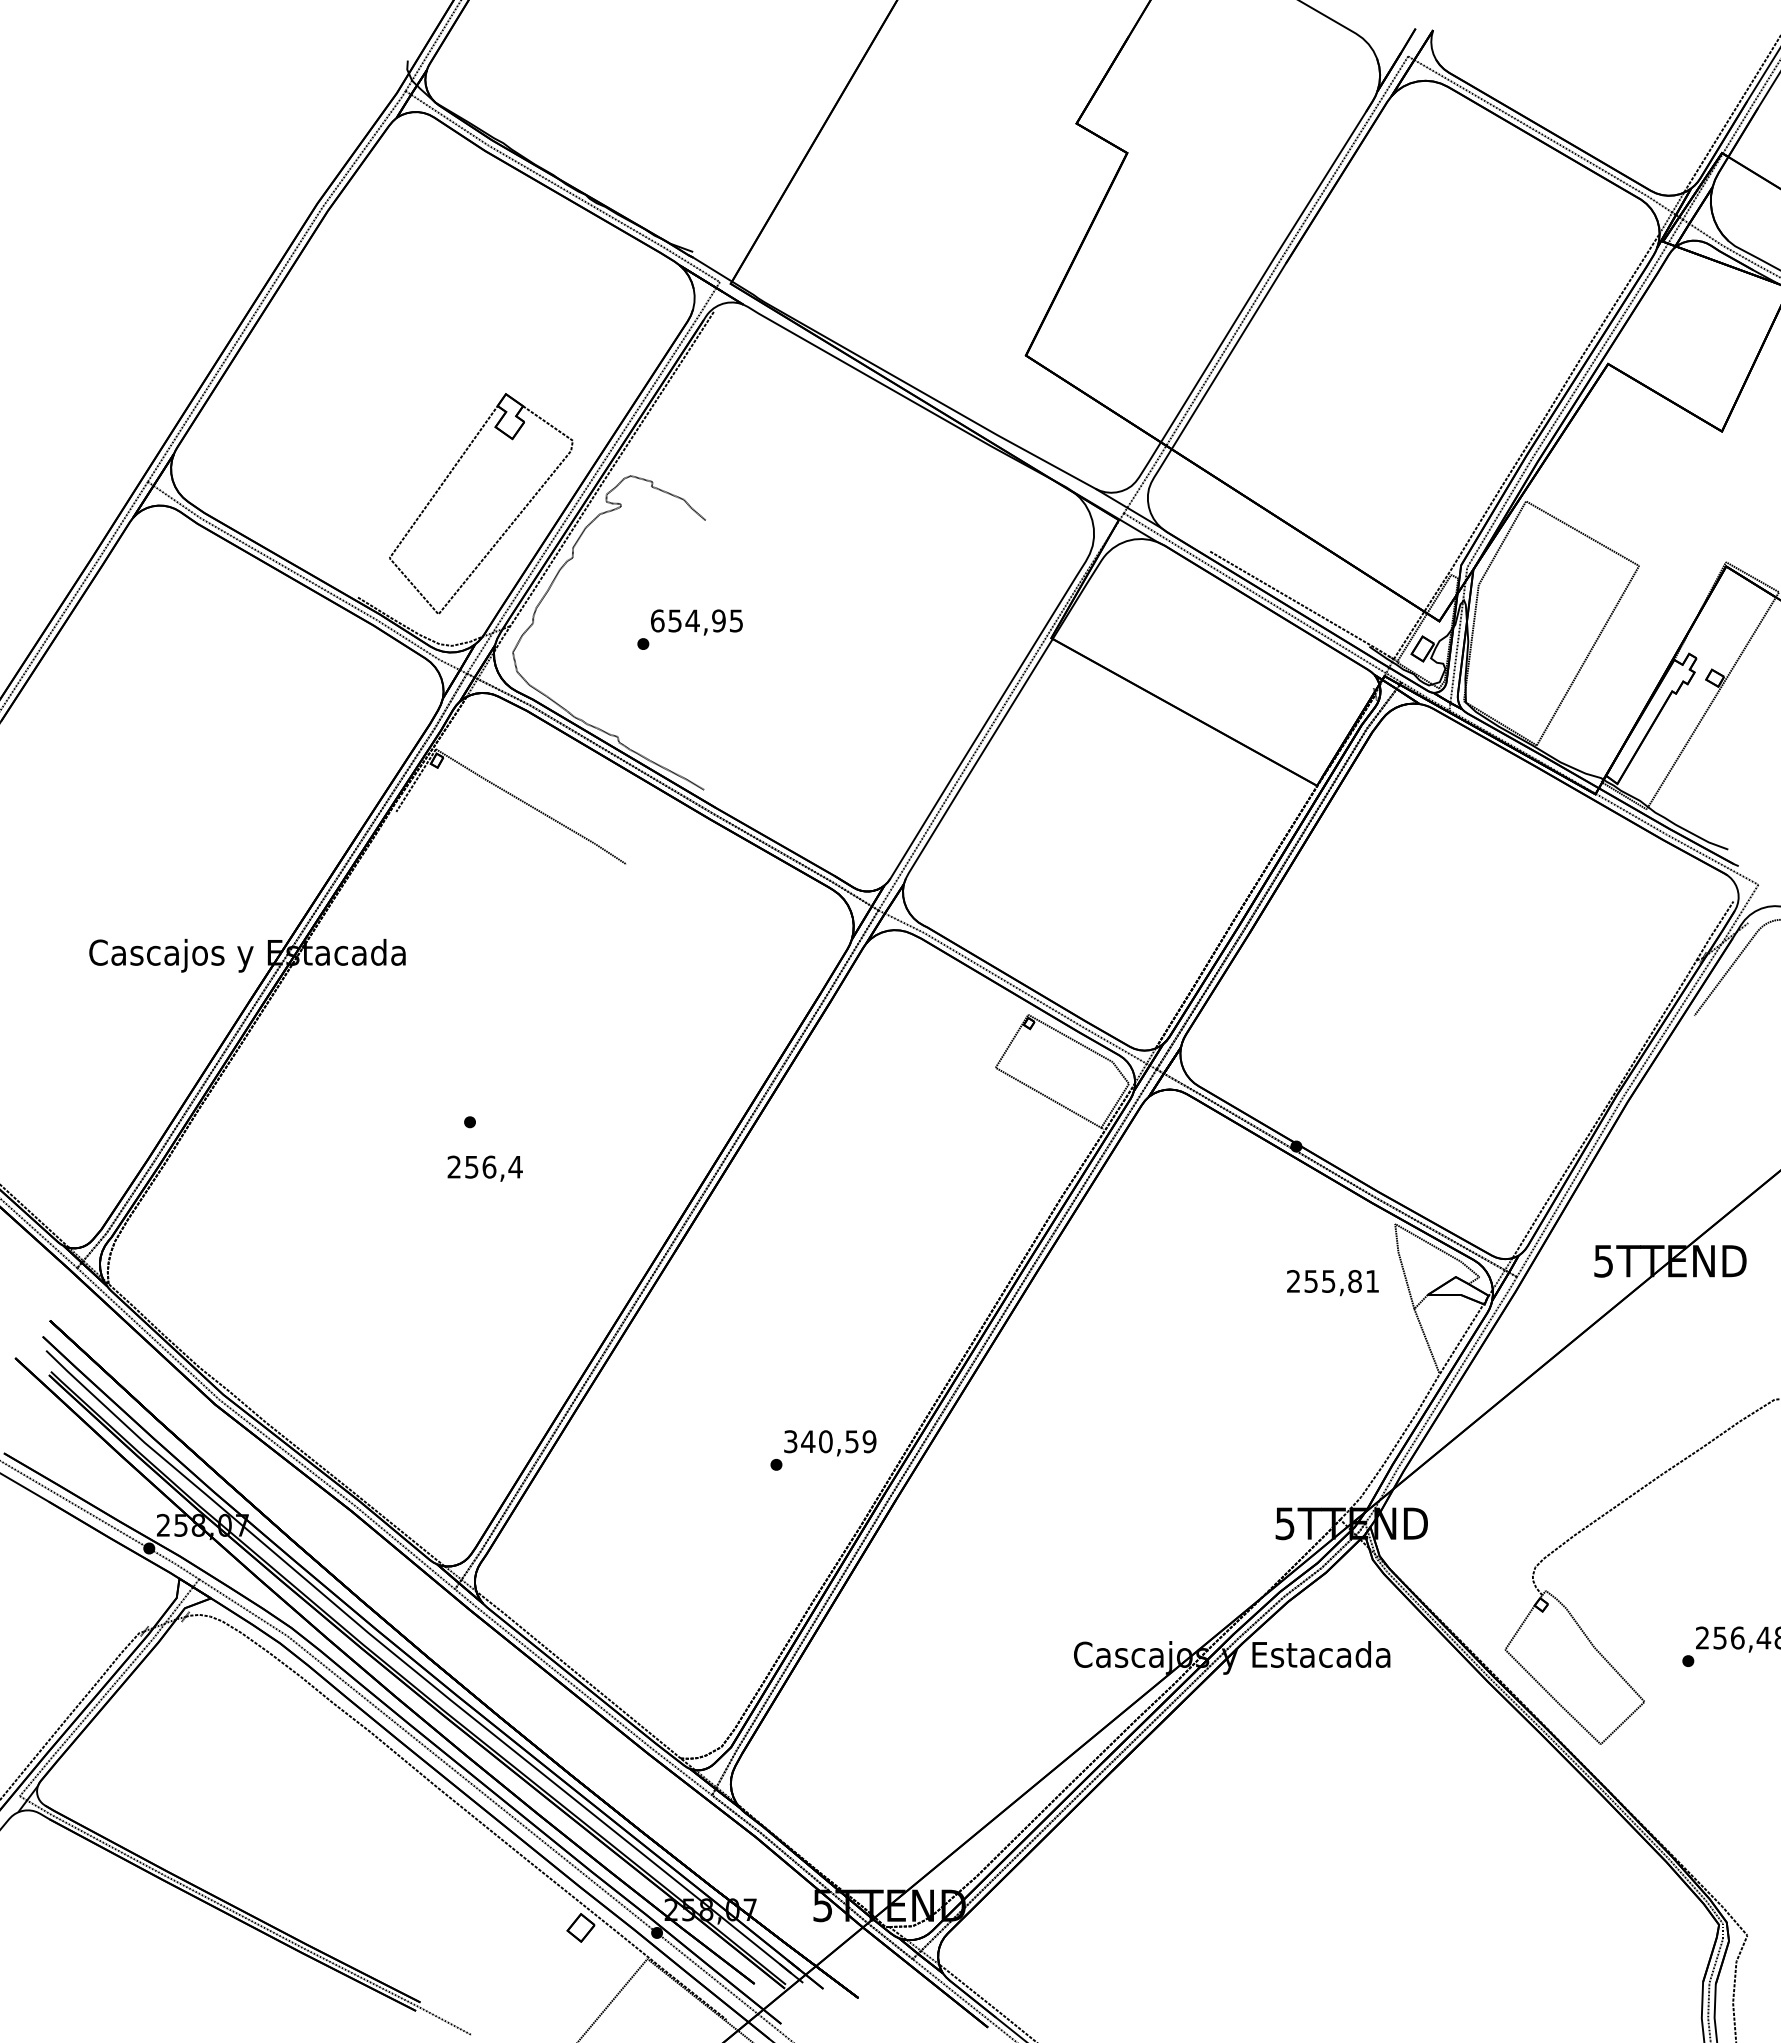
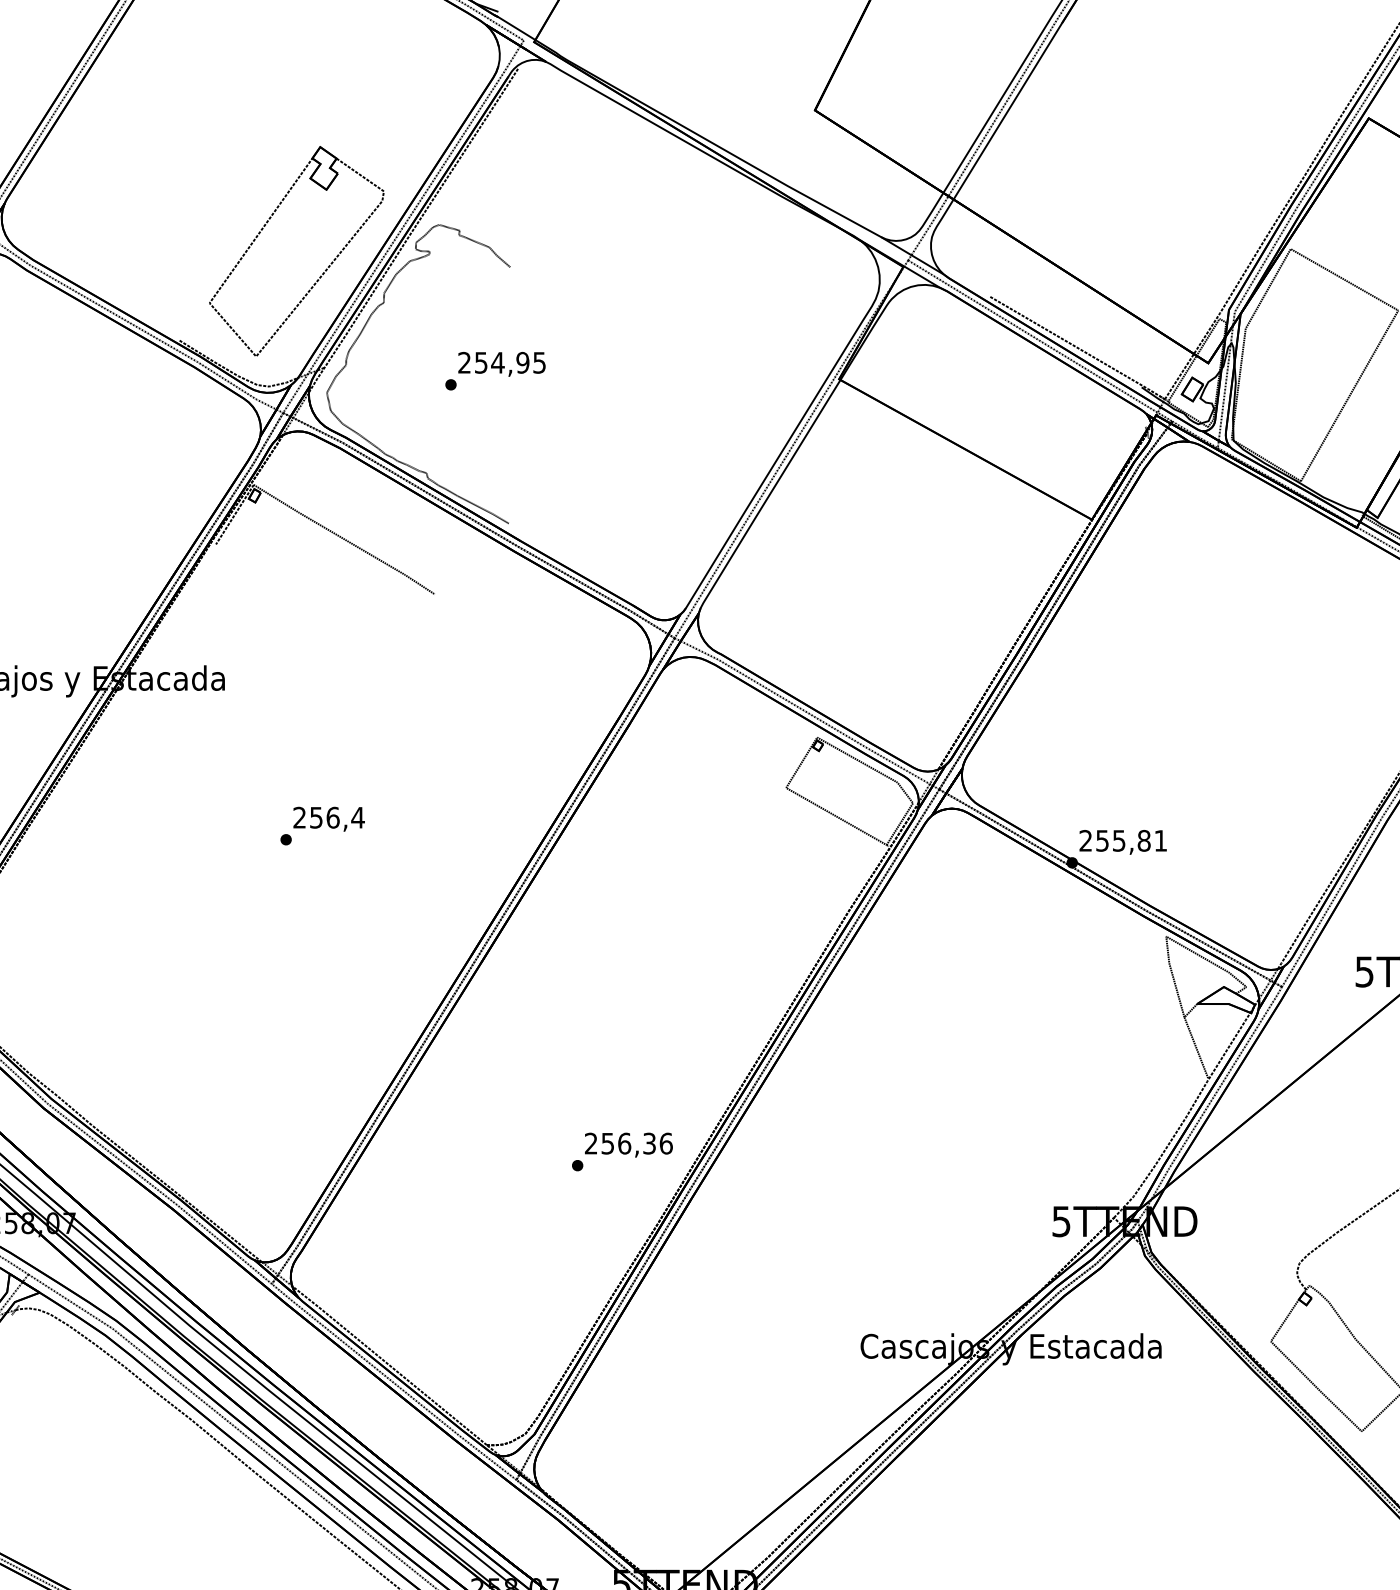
text: (657, 620) -> (464, 362), 654,95 -> 254,95
text: (484, 1168) -> (328, 819), moved
text: (1332, 1283) -> (1122, 842), moved
text: (830, 1441) -> (629, 1143), 340,59 -> 256,36

